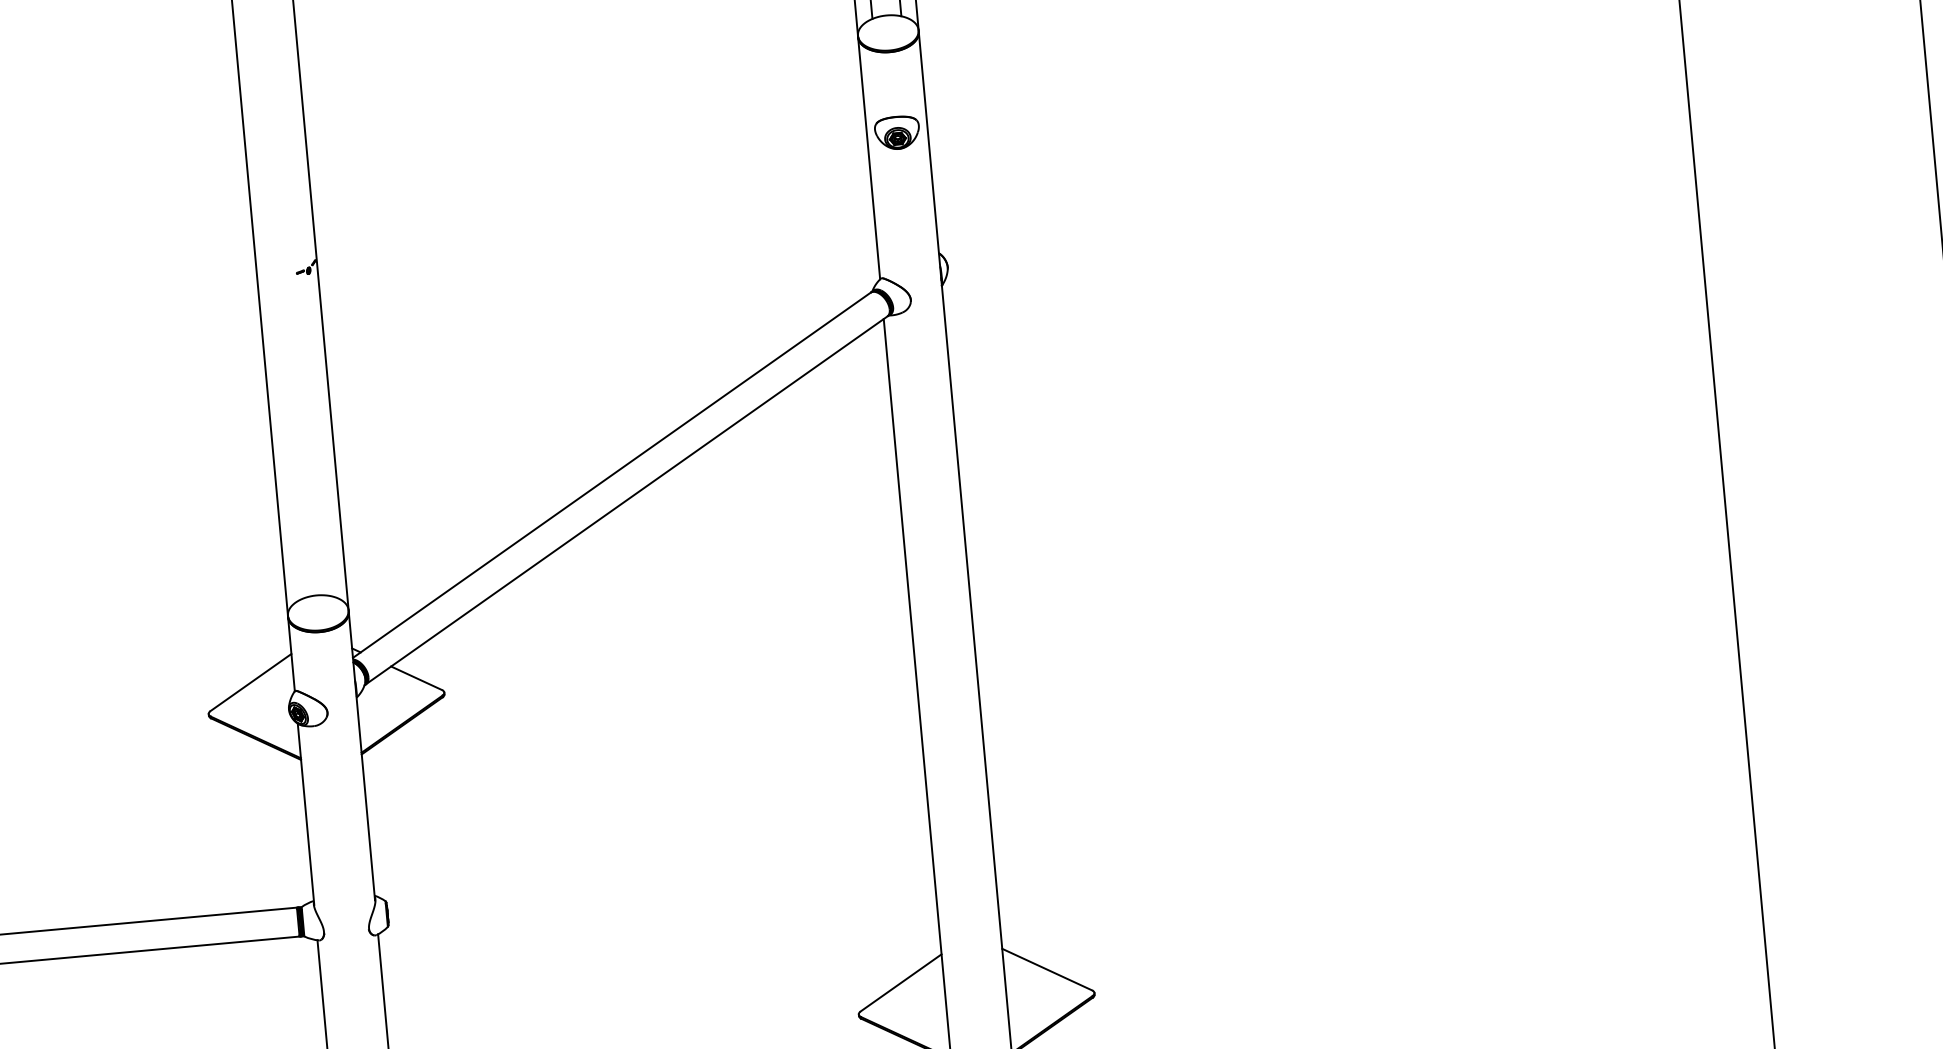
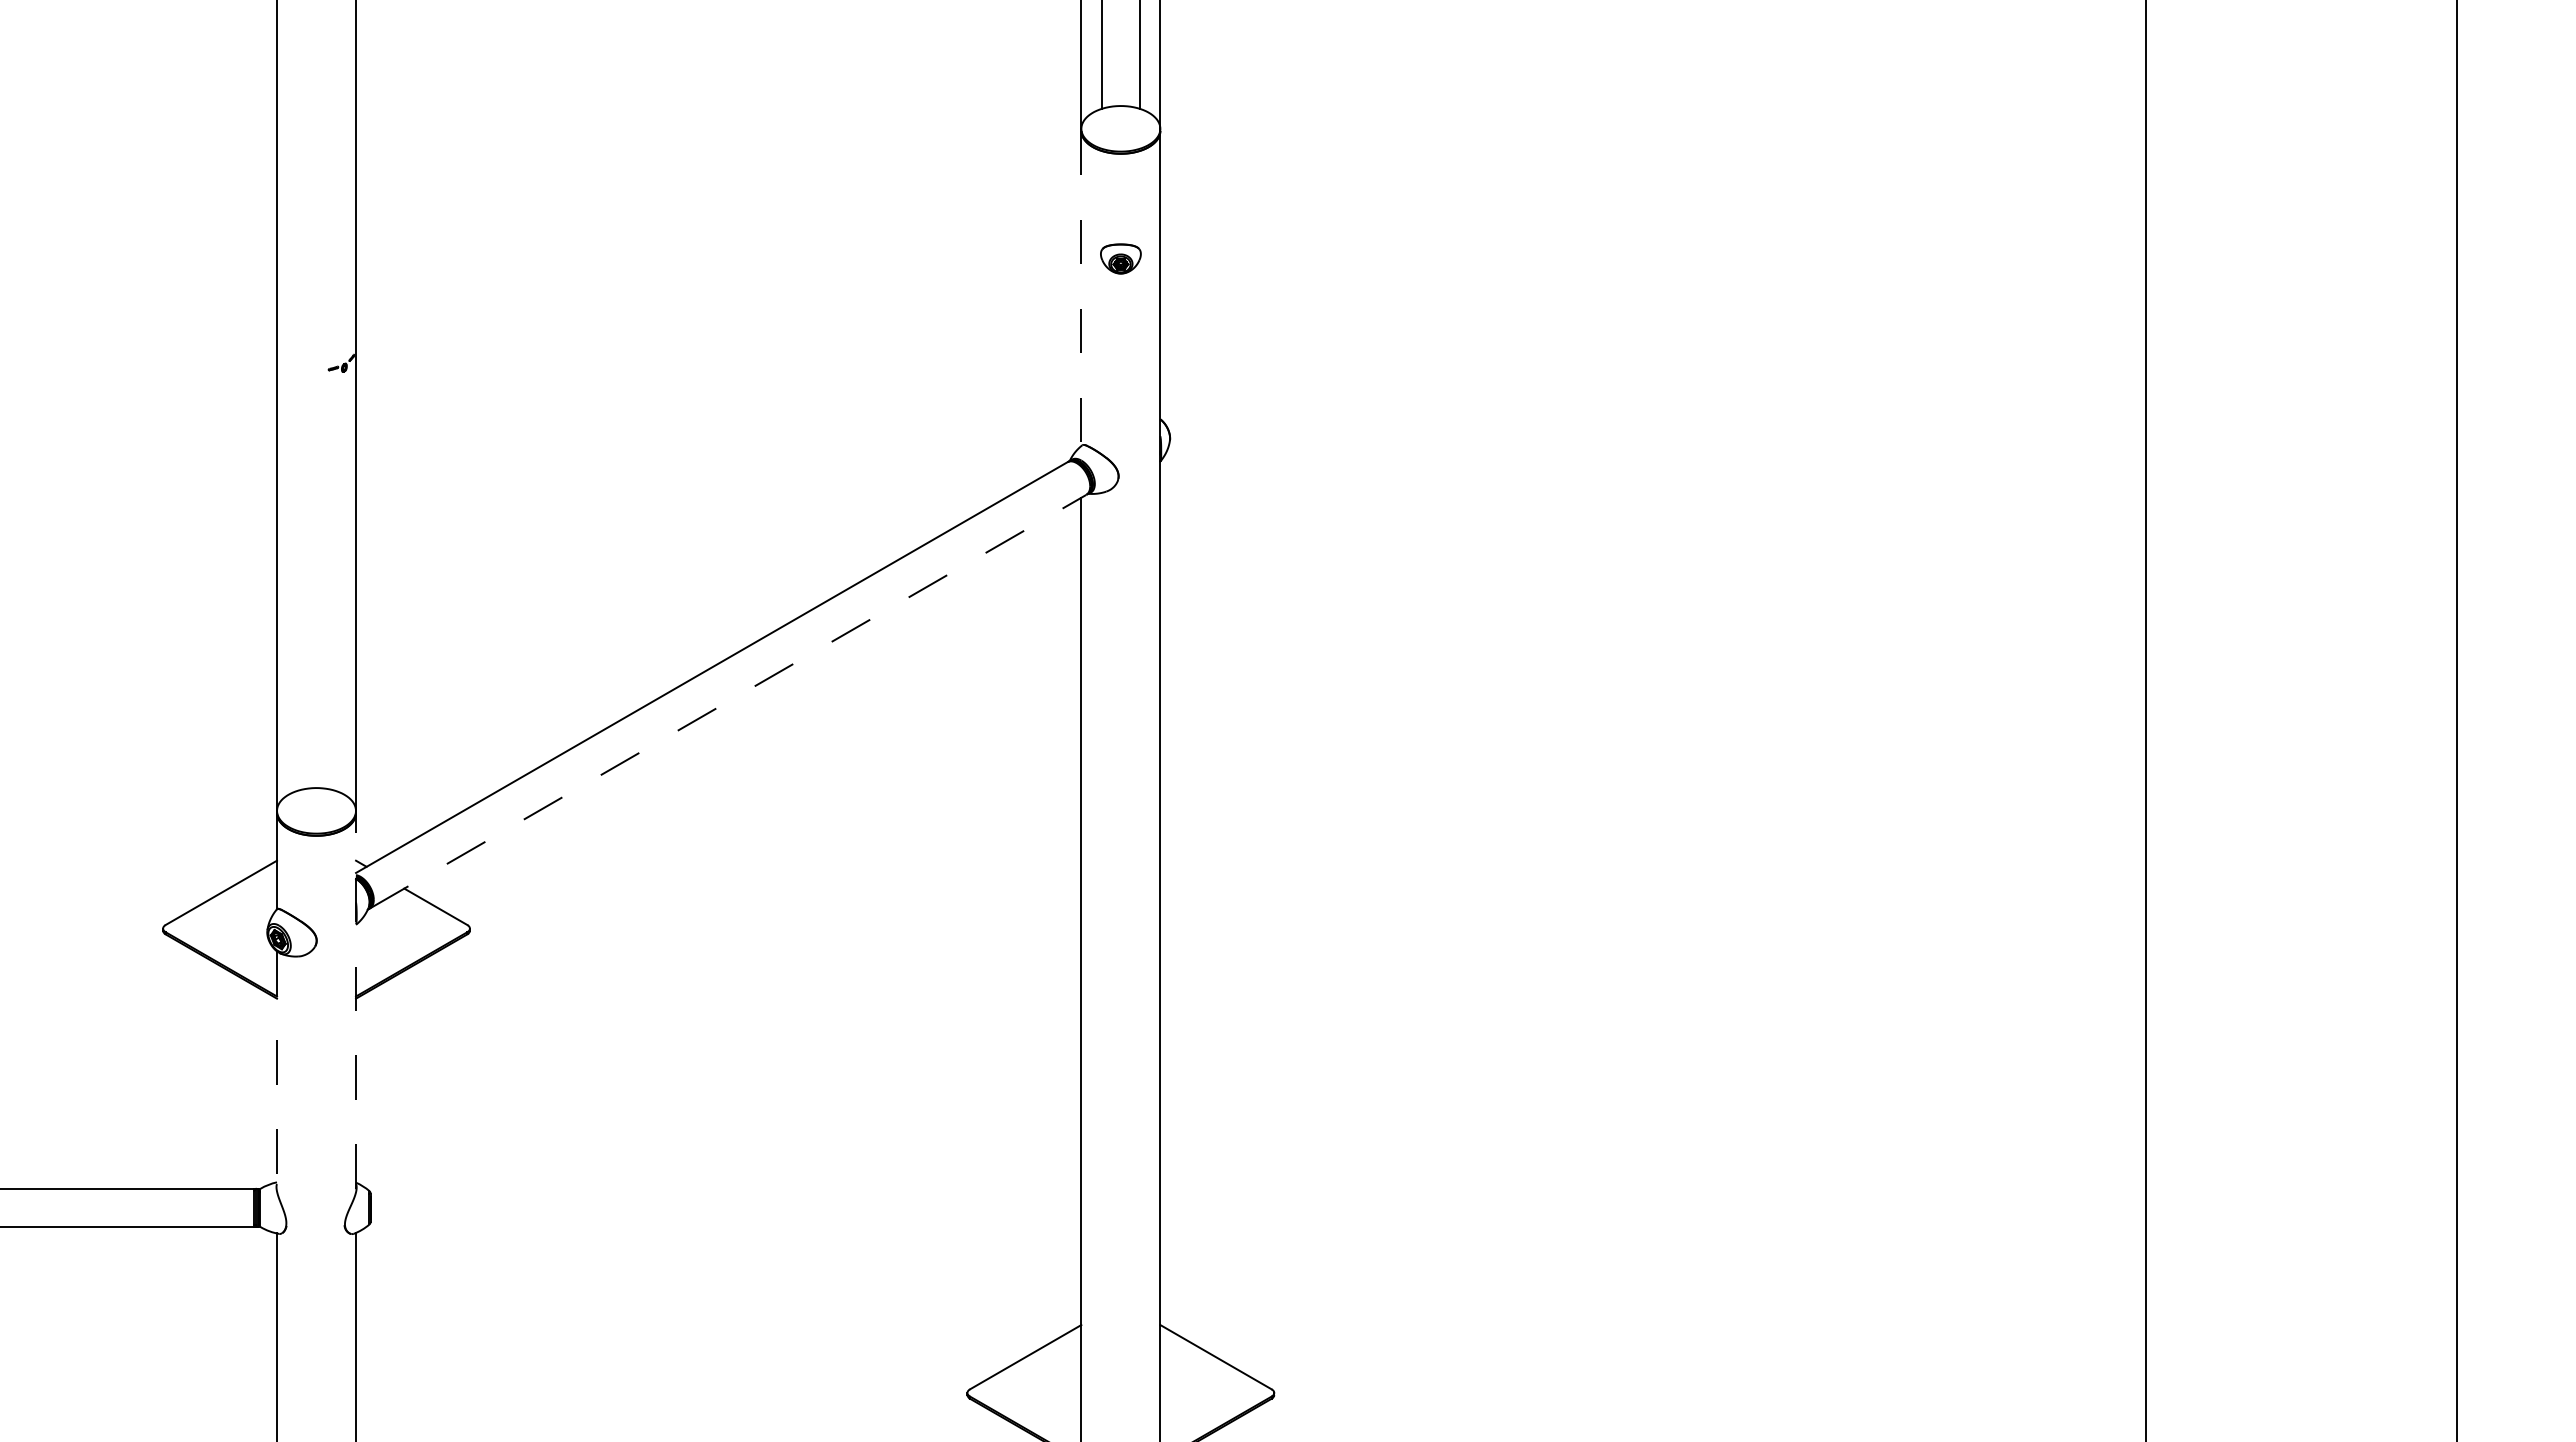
part: (897, 132) -> (1120, 258), size x0.7
line: (869, 158) -> (1081, 288), solid -> dashed
line: (627, 500) -> (728, 701), solid -> dashed
line: (362, 755) -> (356, 1000), solid -> dashed
line: (306, 814) -> (277, 1069), solid -> dashed

